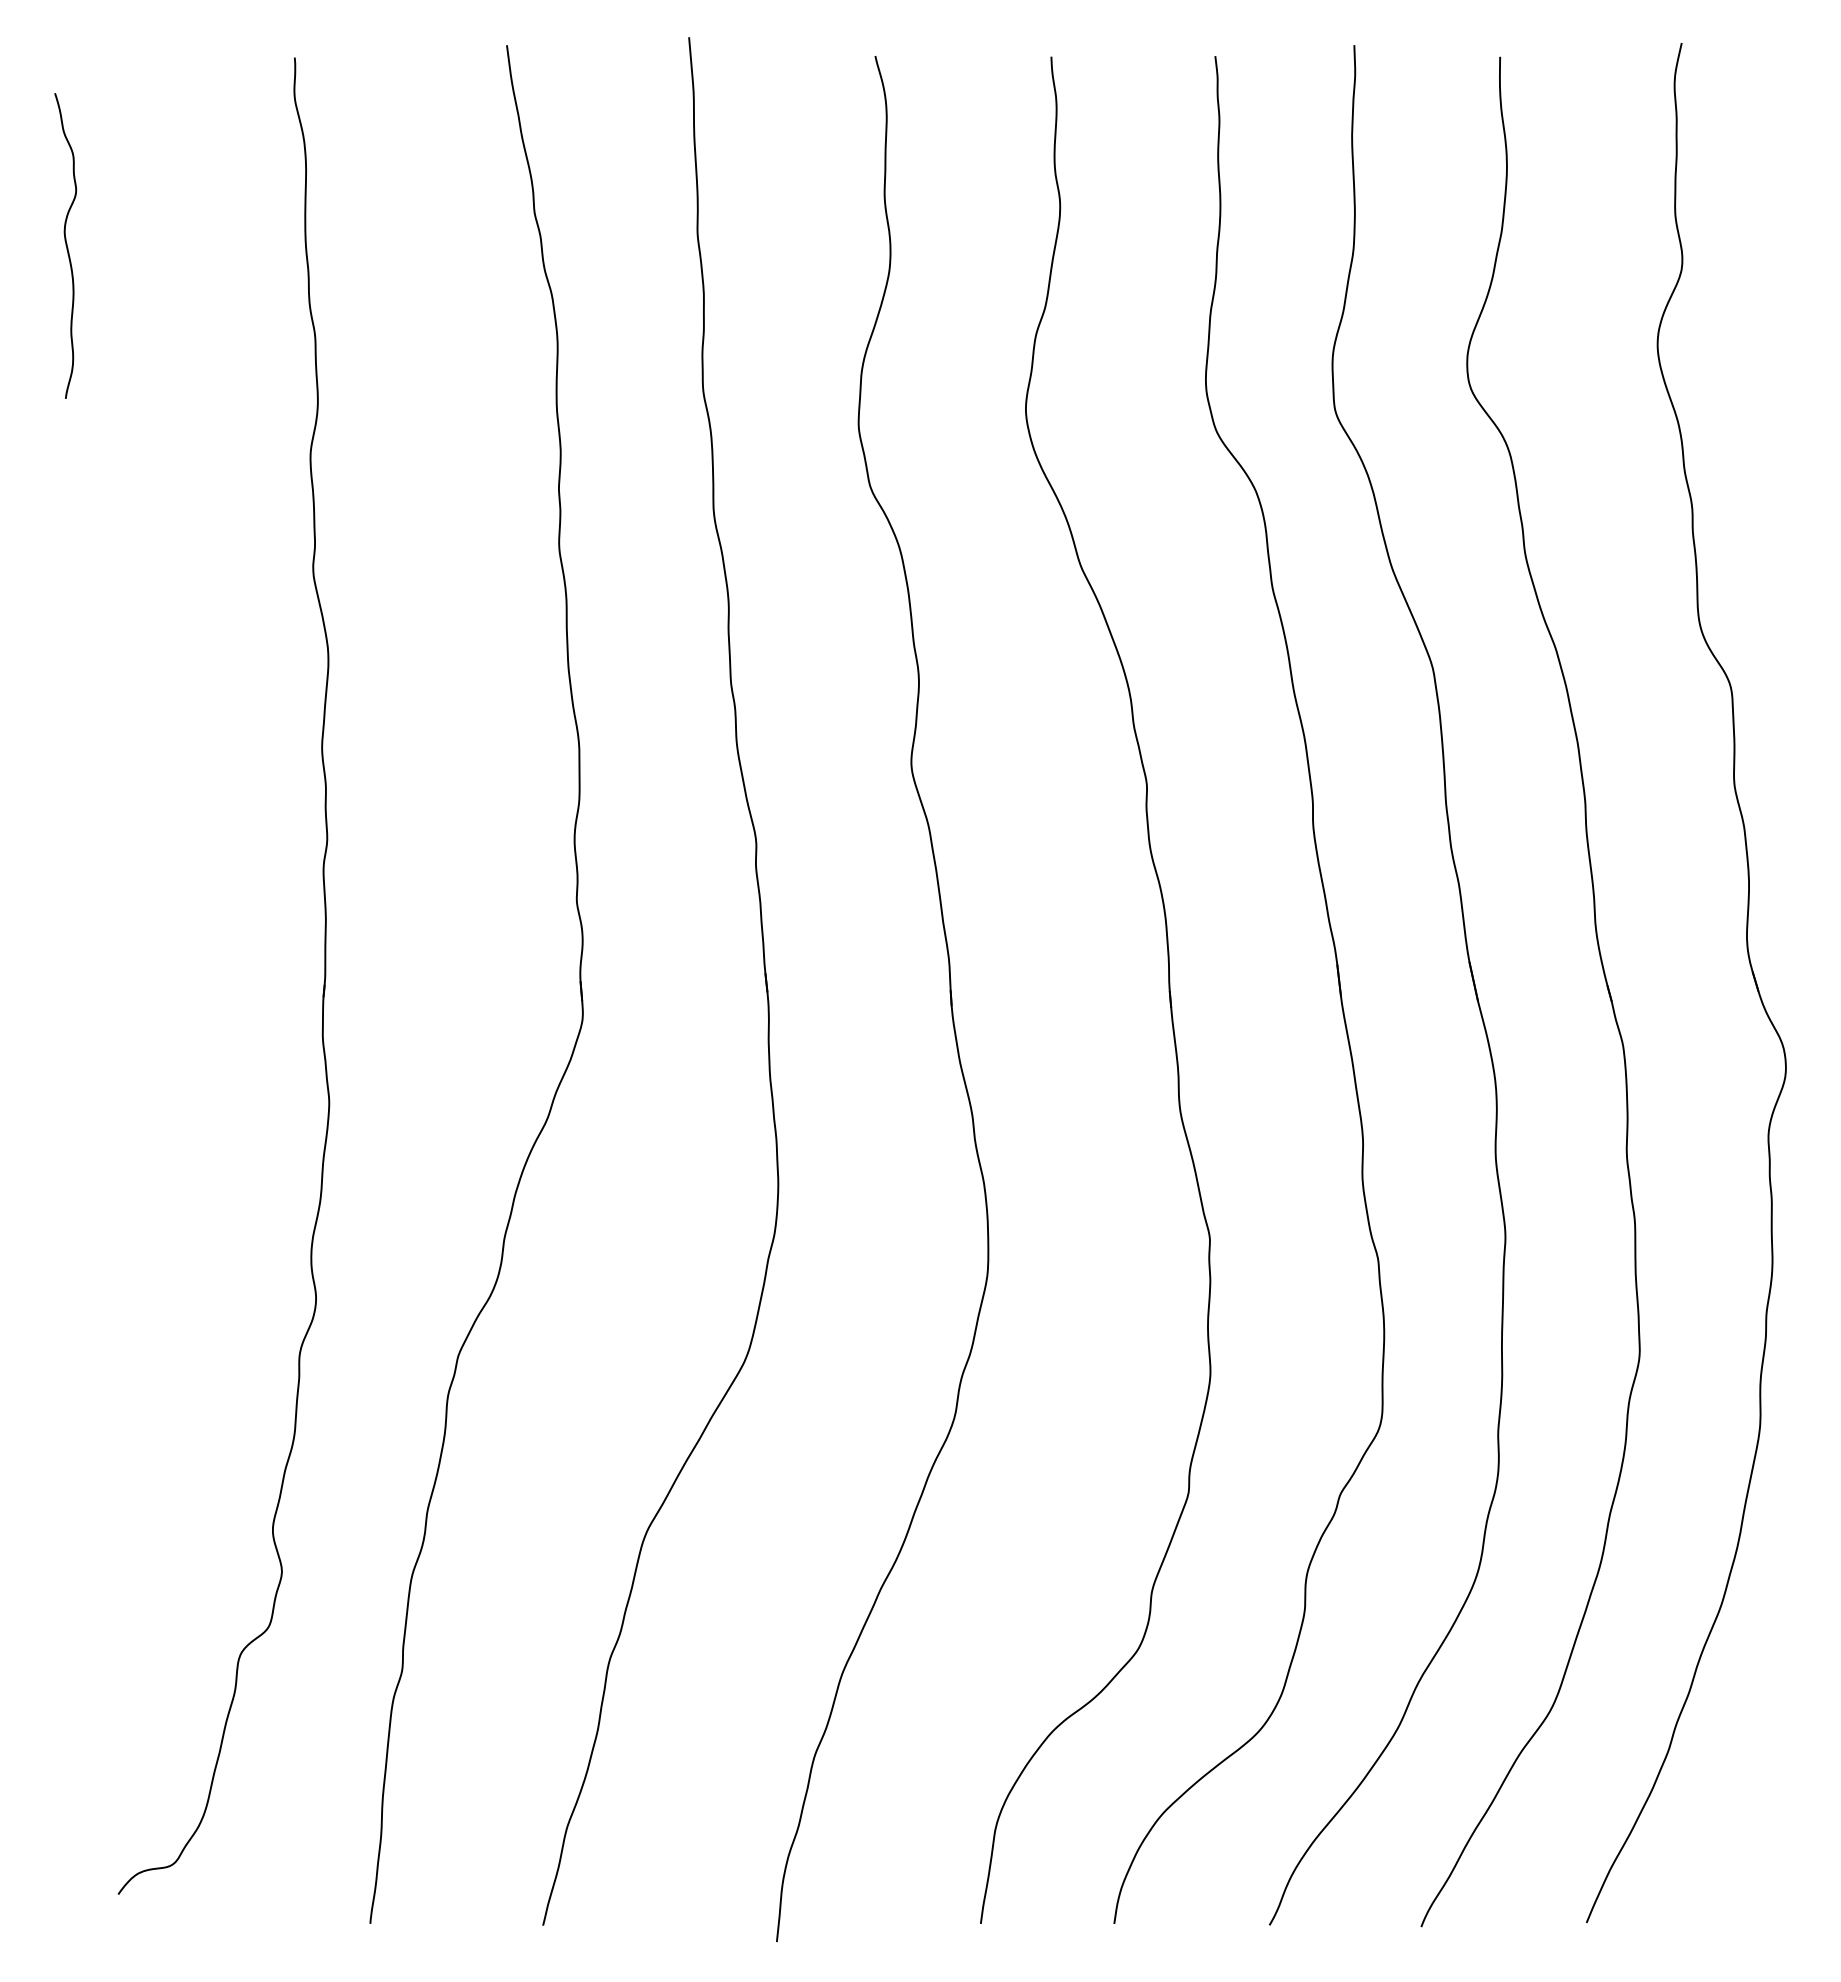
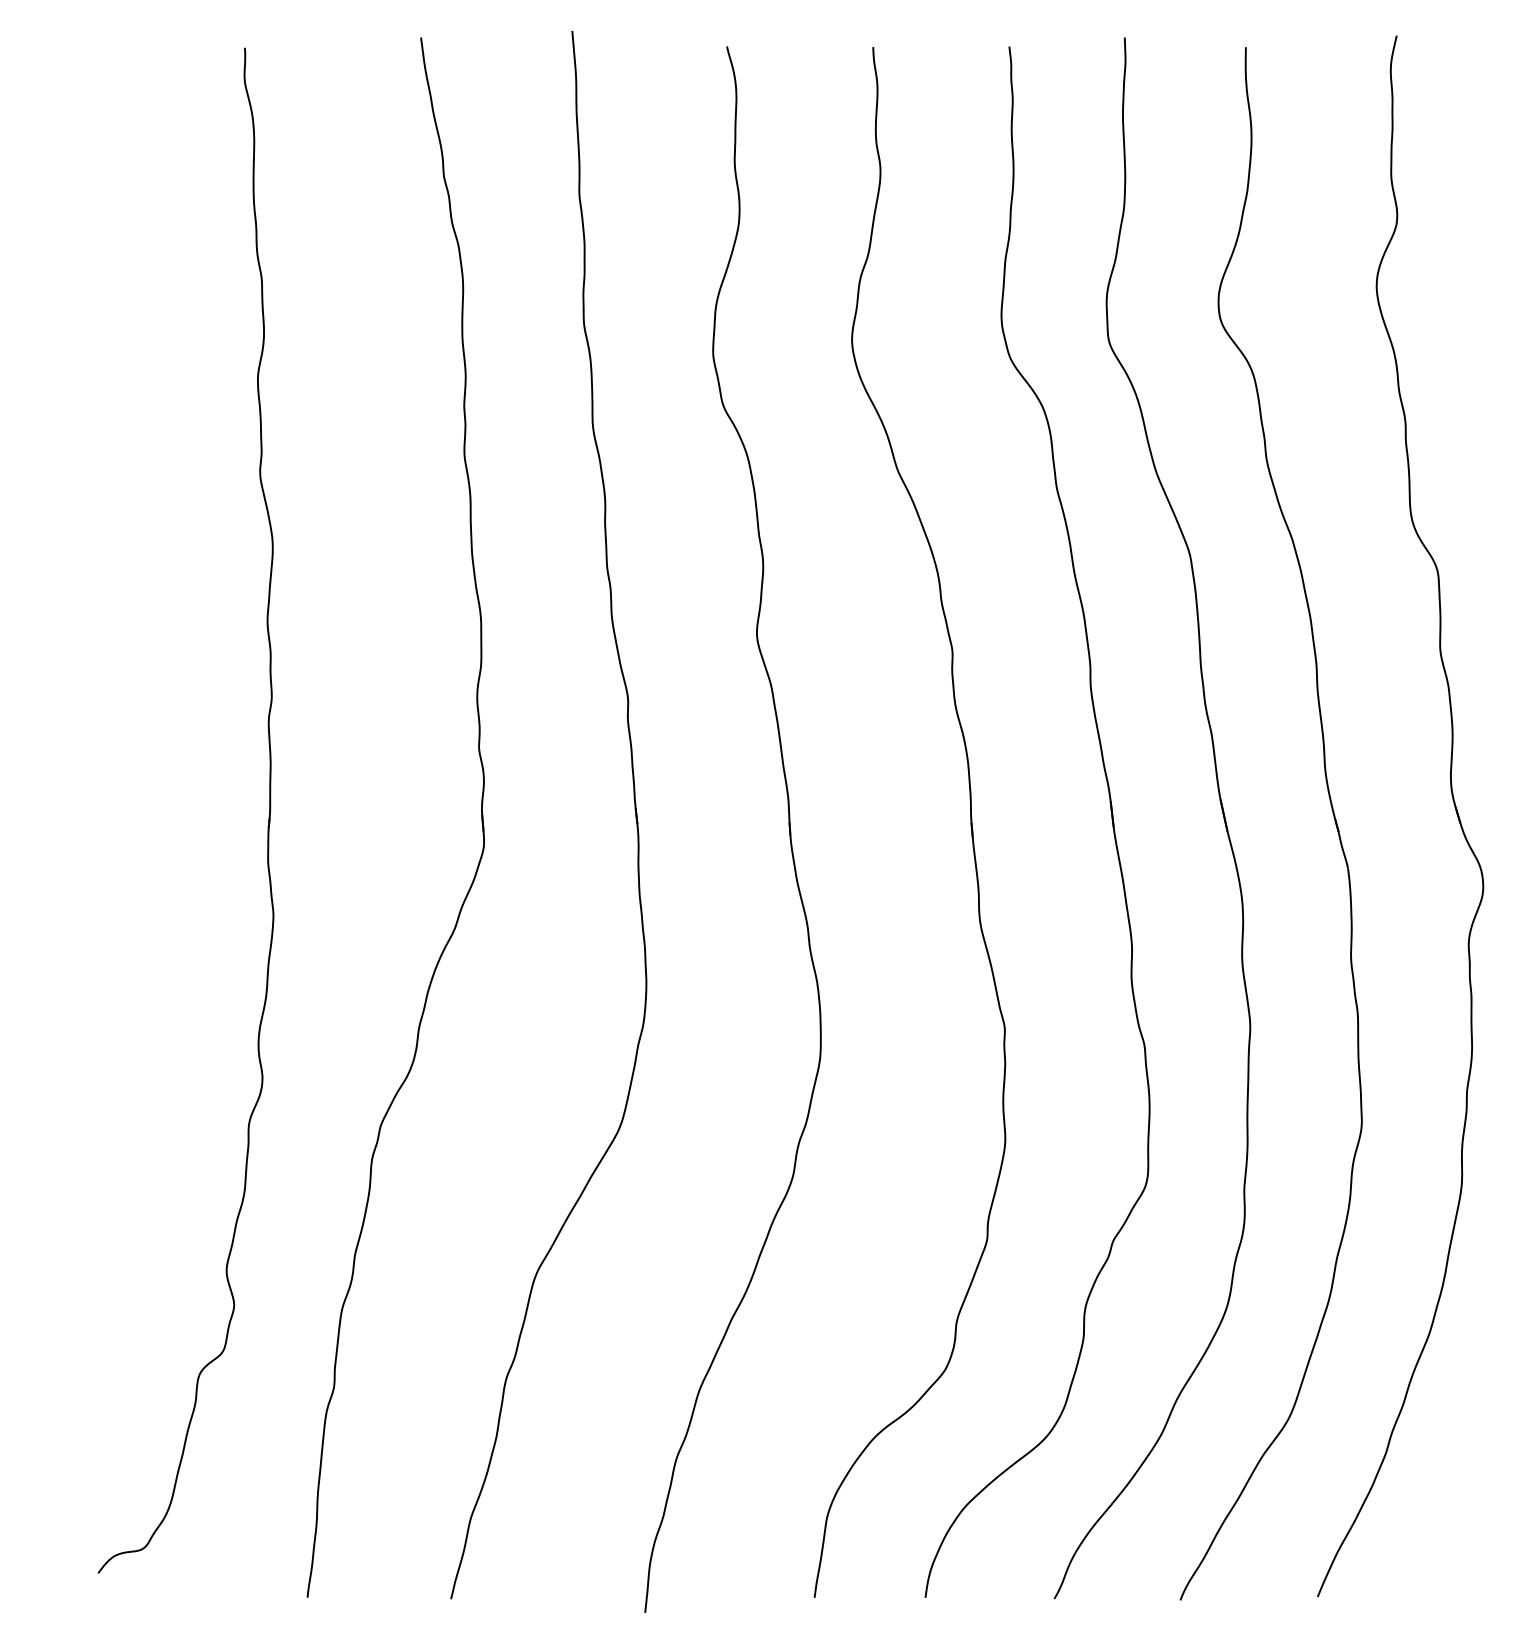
curve: (65, 245) -> (54, 203), removed

